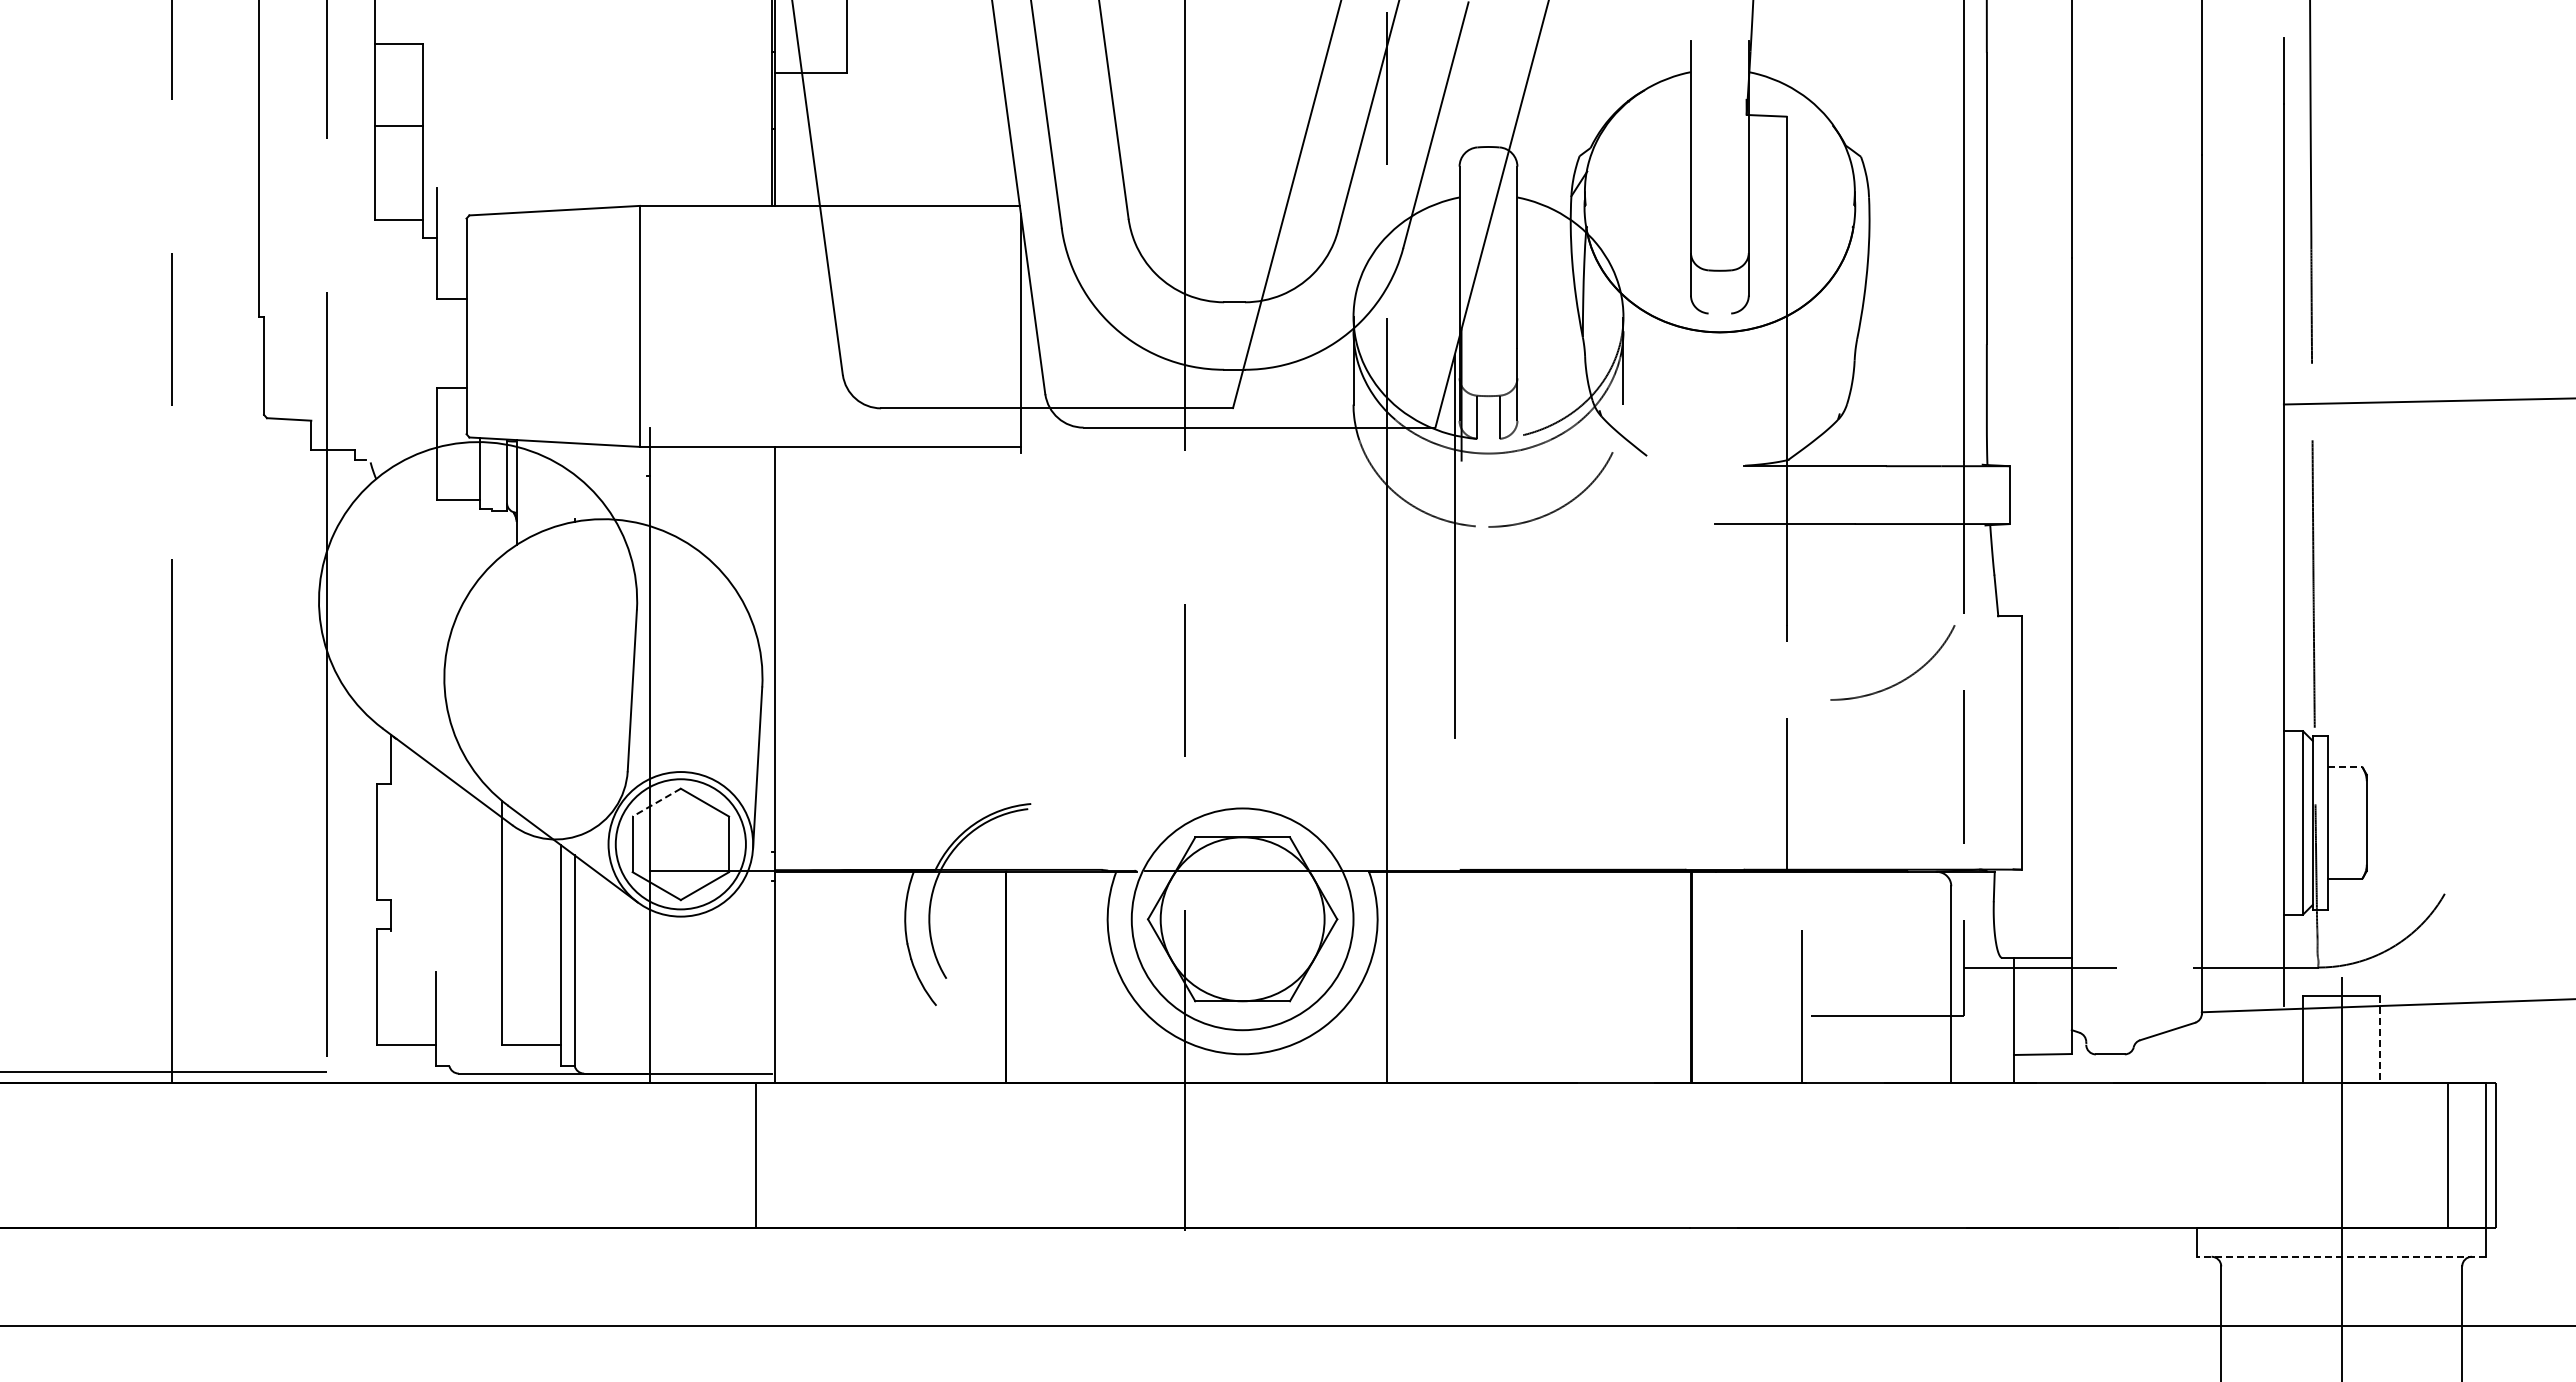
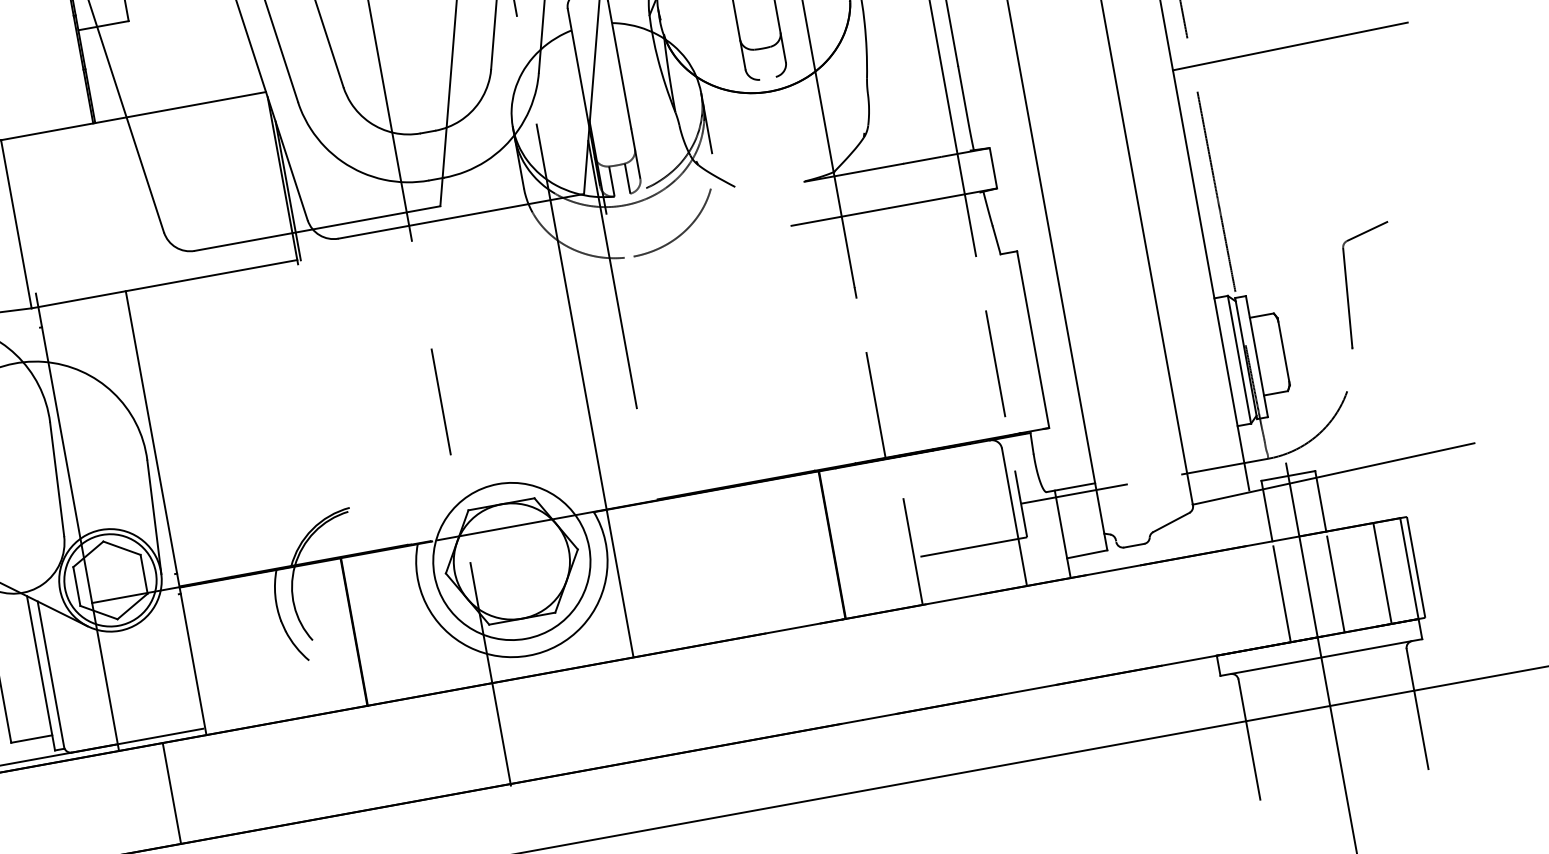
line: (1025, 348) -> (288, 190), added
curve: (1904, 678) -> (943, 309), removed
part: (2471, 751) -> (1347, 288), added
line: (2345, 767) -> (1261, 315), dashed -> solid
line: (656, 802) -> (88, 554), dashed -> solid
line: (2380, 1040) -> (1320, 501), dashed -> solid
line: (756, 1155) -> (172, 793), moved
line: (2303, 1158) -> (1282, 593), added
line: (2380, 1158) -> (1335, 584), added
line: (2341, 1256) -> (1321, 657), dashed -> solid

